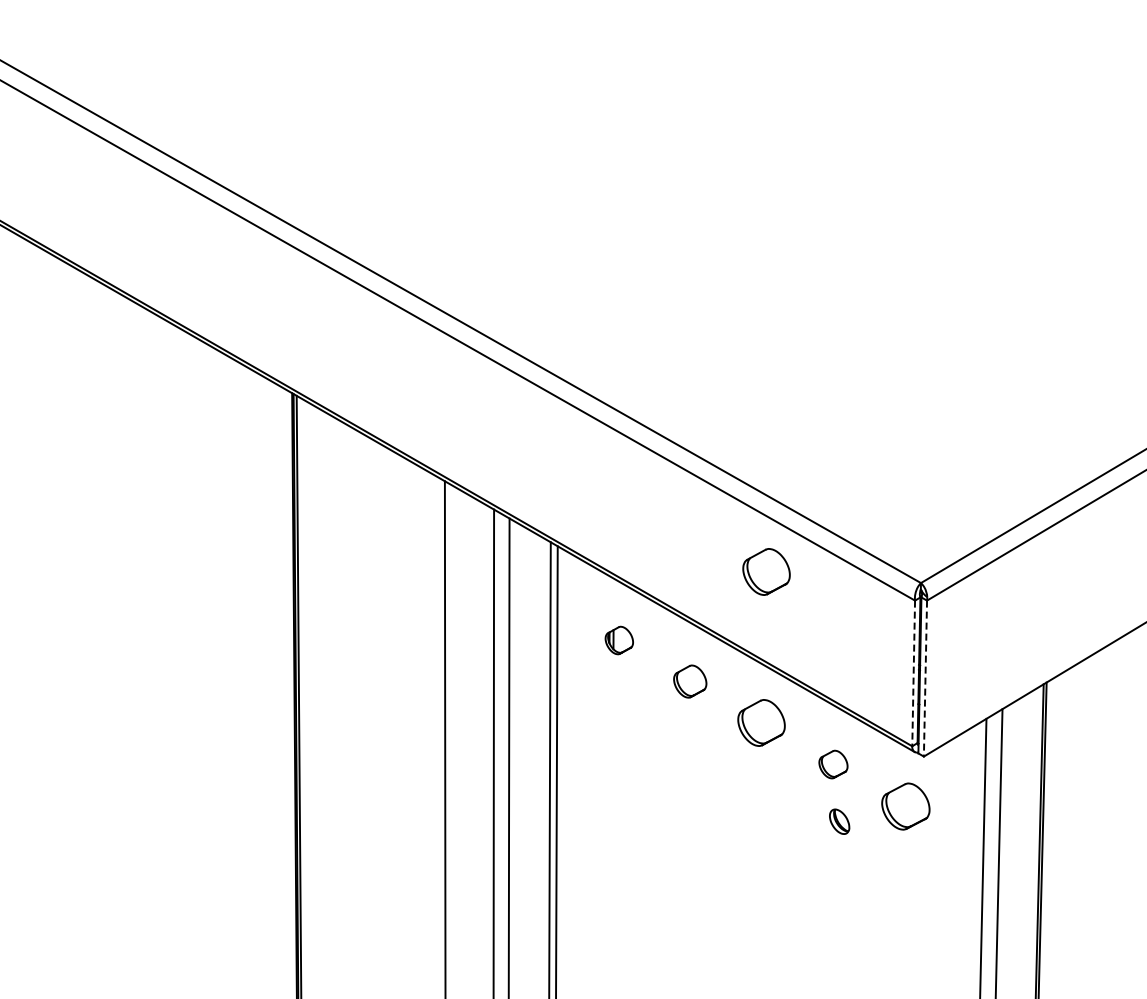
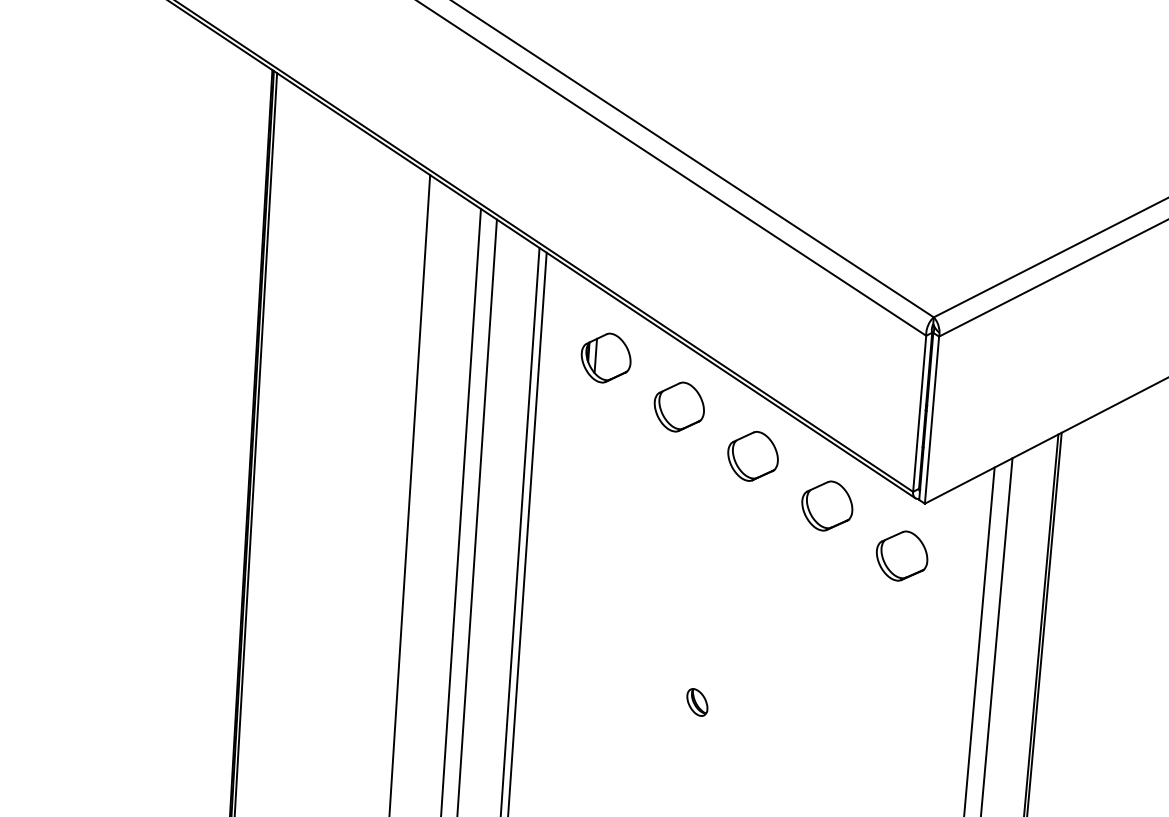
part: (766, 571) -> (768, 294), removed
part: (619, 640) -> (606, 358), size x1.67
line: (913, 673) -> (919, 413), dashed -> solid
line: (925, 678) -> (932, 420), dashed -> solid
part: (690, 681) -> (679, 406), size x1.43
part: (833, 764) -> (827, 505), size x1.67
part: (839, 821) -> (697, 702), moved

